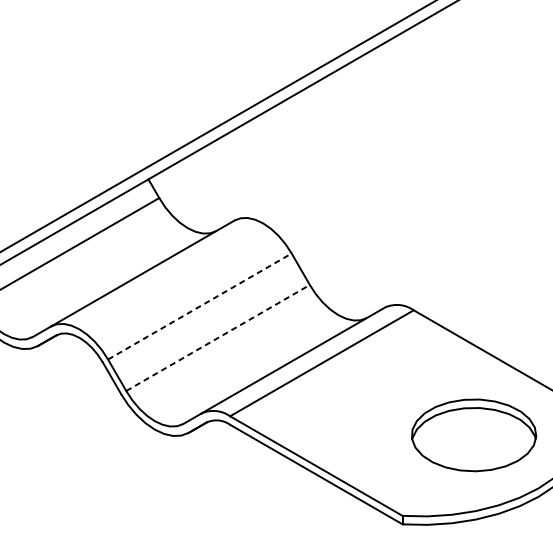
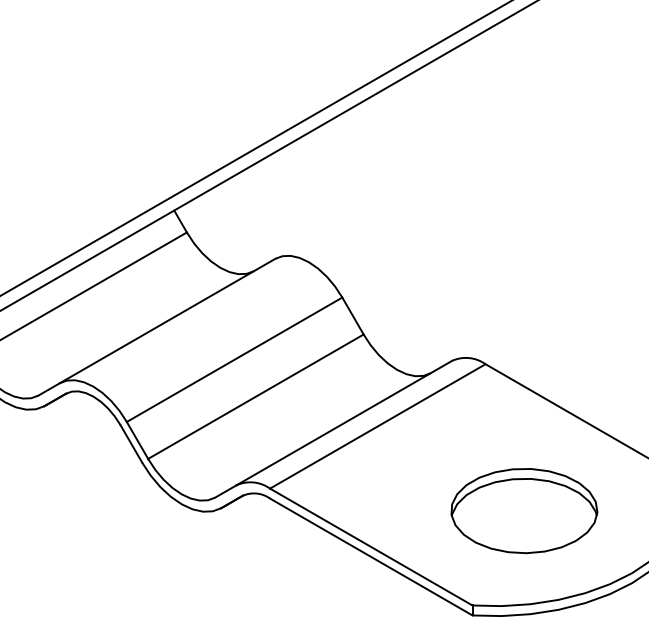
line: (200, 306) -> (235, 359), dashed -> solid
line: (218, 337) -> (256, 396), dashed -> solid
part: (474, 435) -> (524, 511), moved

